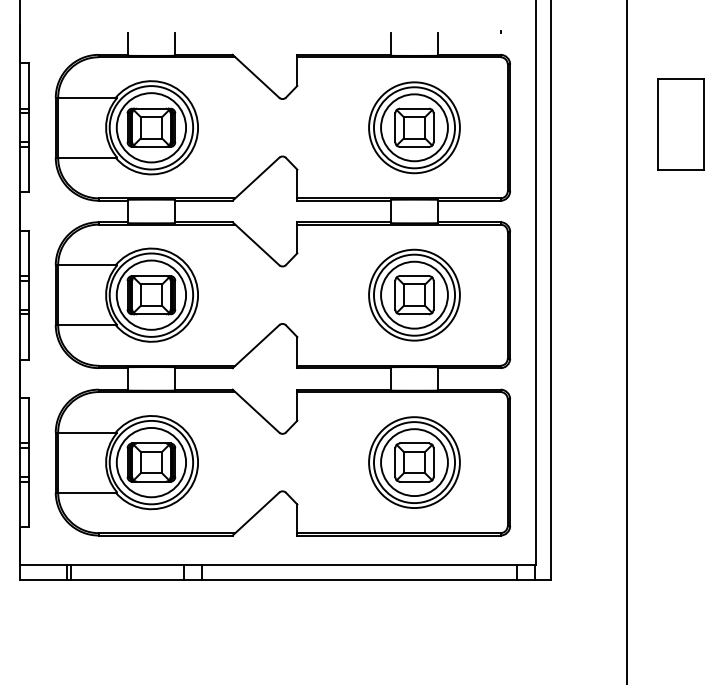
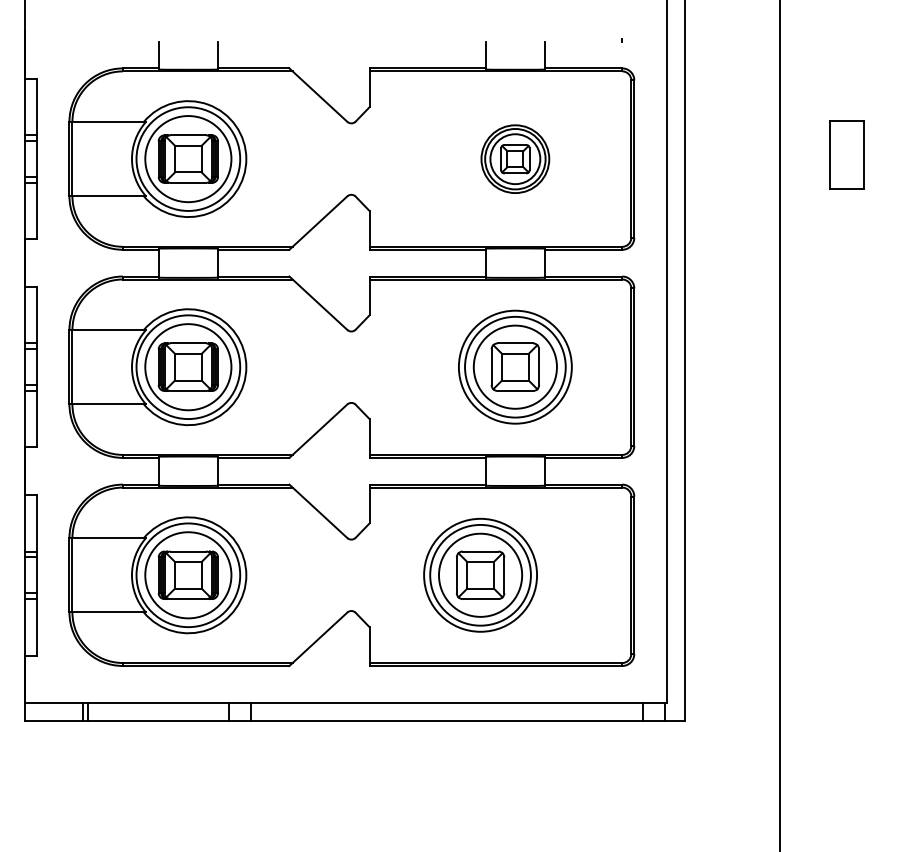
part: (680, 124) -> (846, 155), size x0.6
part: (414, 127) -> (515, 158), size x0.6
part: (414, 462) -> (480, 575), moved

